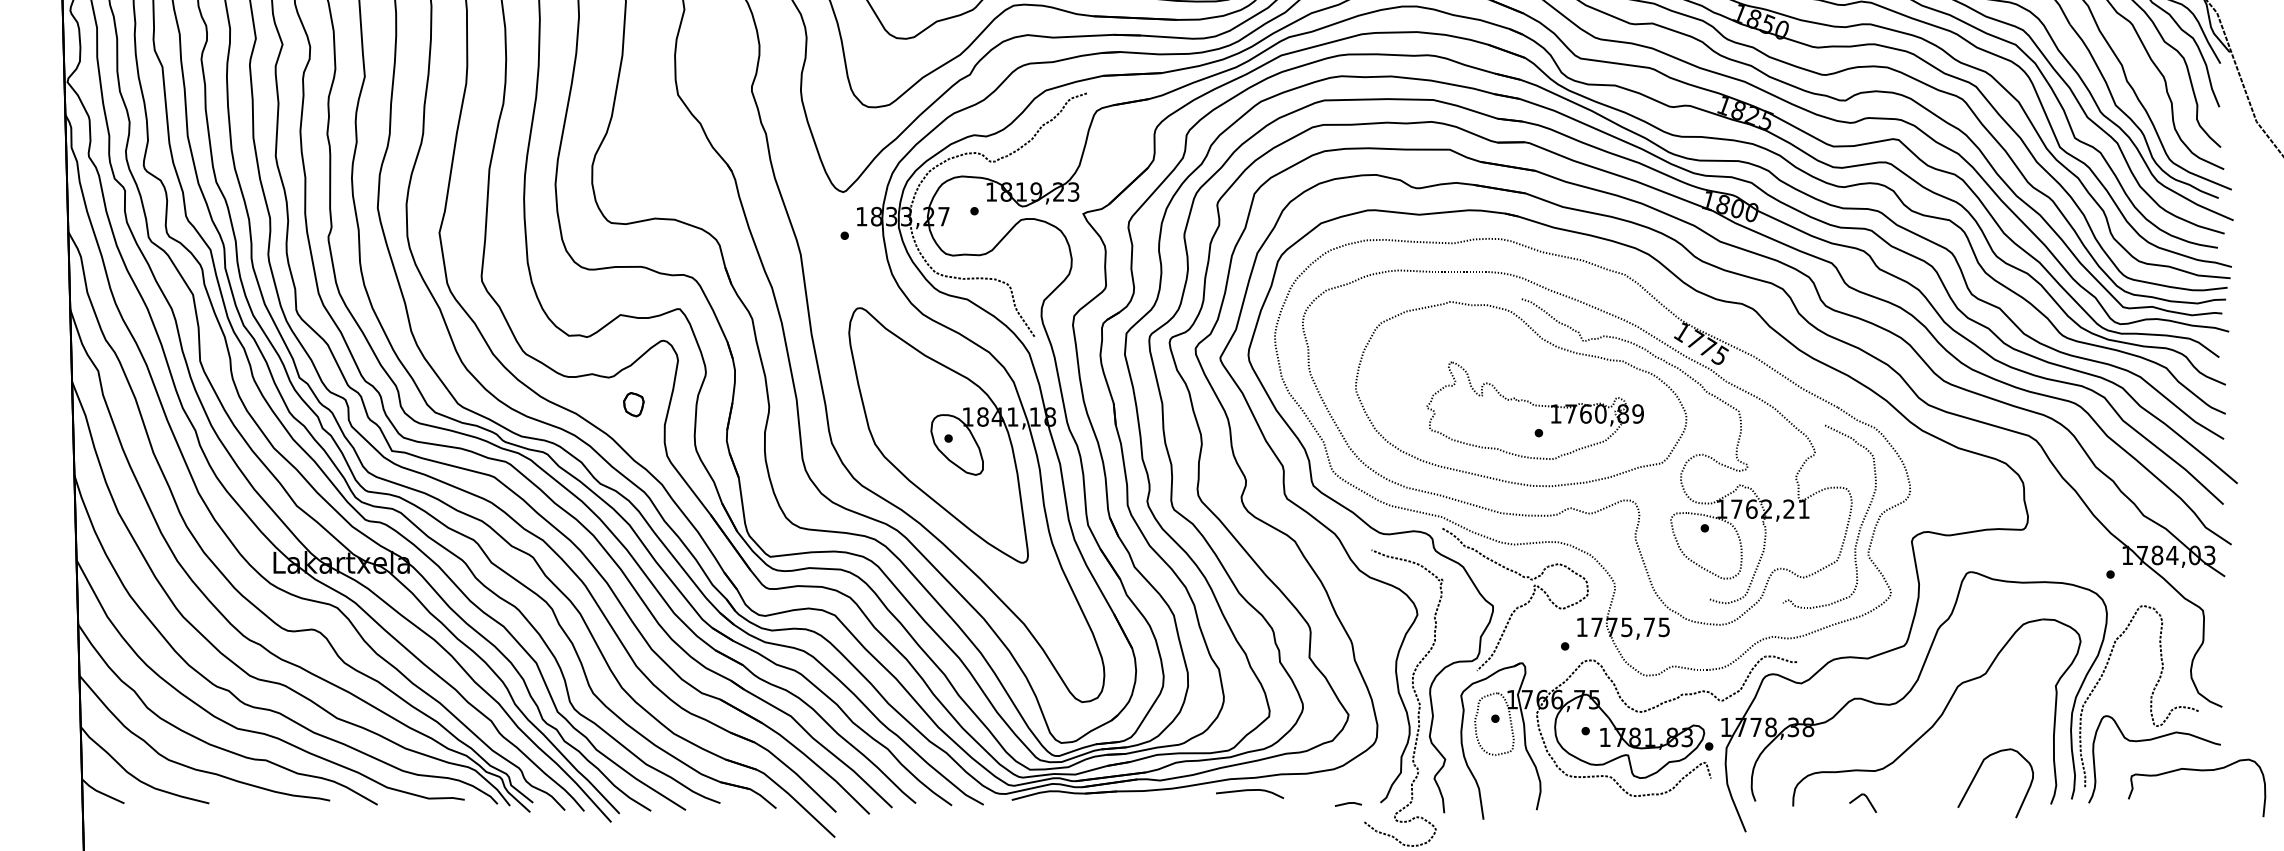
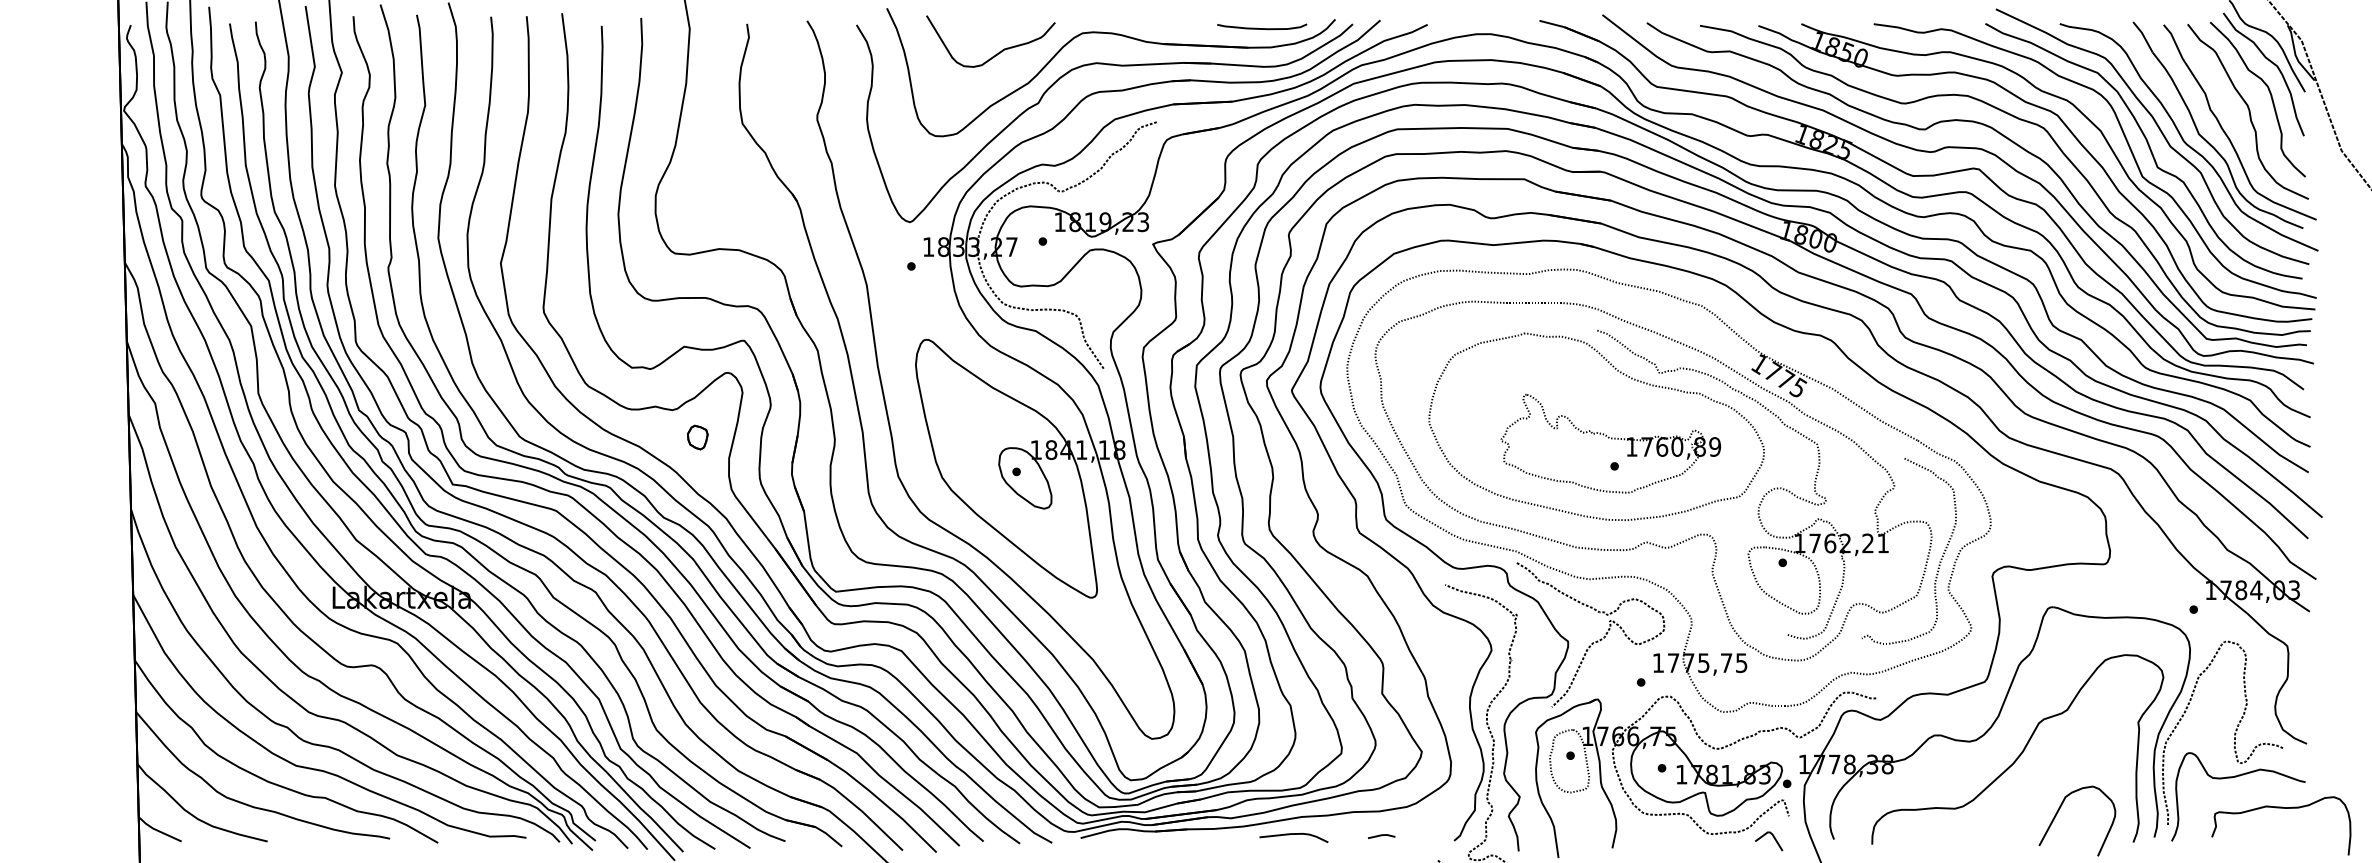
curve: (1249, 790) -> (1293, 834), moved
line: (1867, 800) -> (1773, 838), moved
line: (1348, 804) -> (1381, 836), moved

